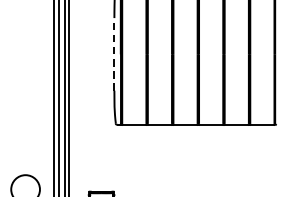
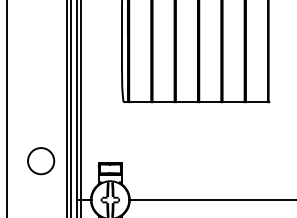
line: (114, 53) -> (122, 37), dashed -> solid

